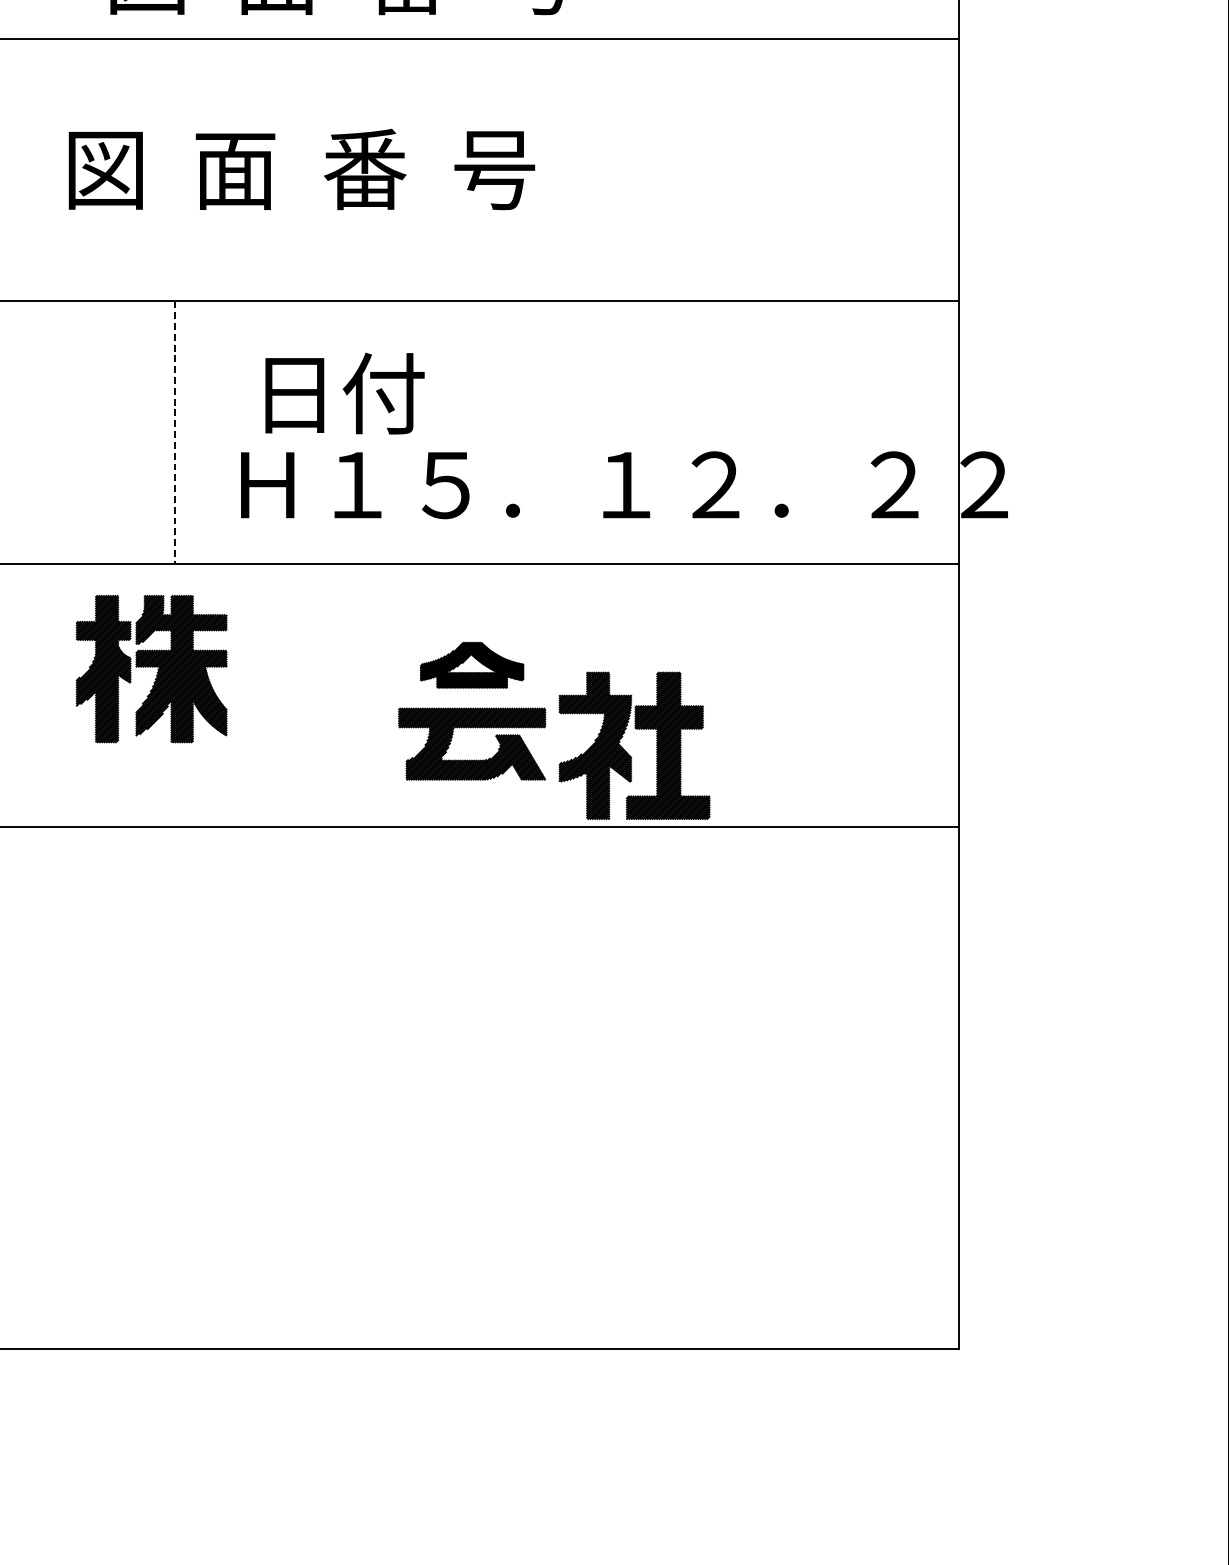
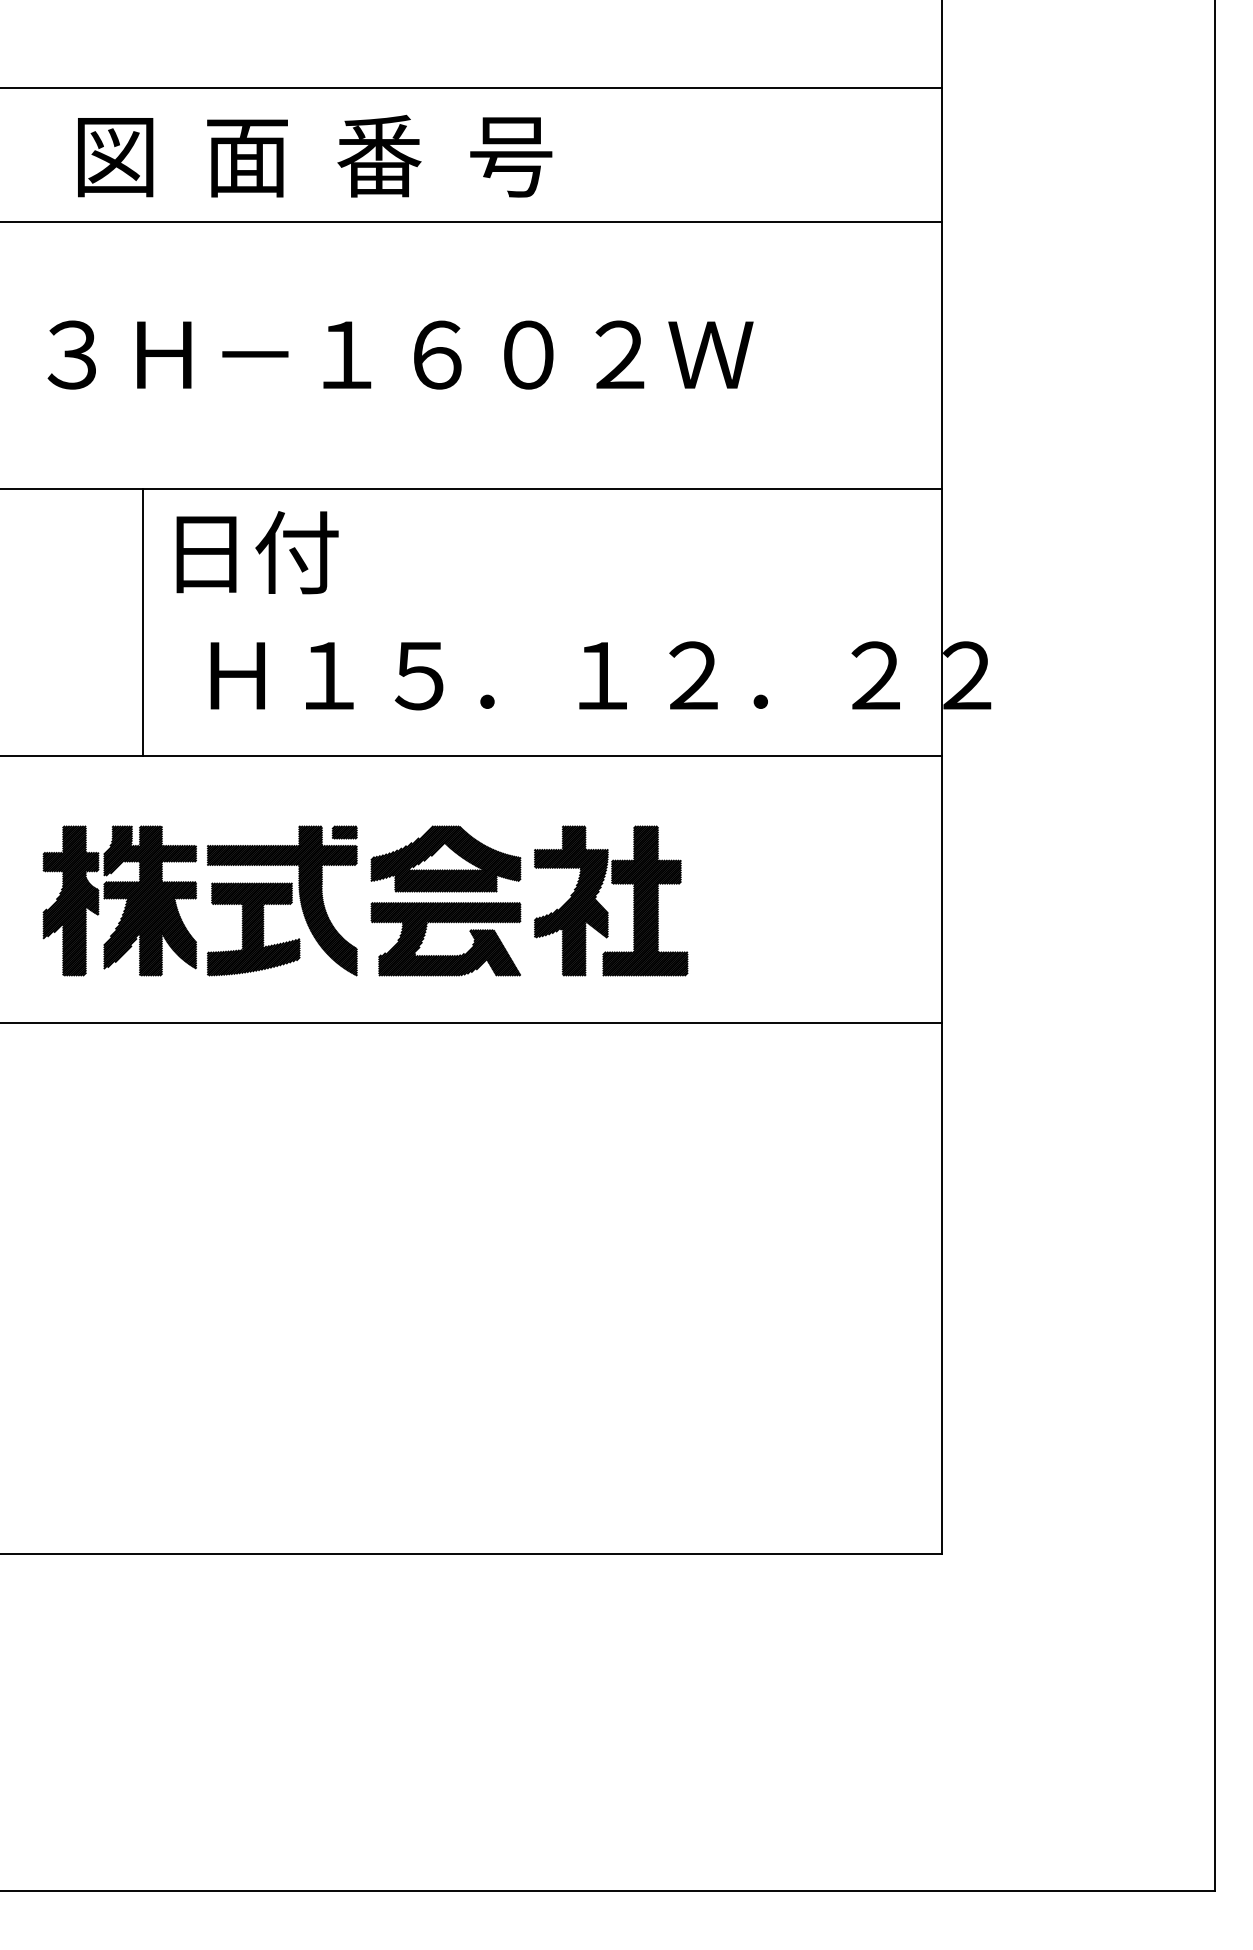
text: (421, 169) -> (394, 354), 図  面  番  号 -> ３Ｈ－１６０２Ｗ
text: (344, 393) -> (257, 552), moved
line: (174, 432) -> (143, 622), dashed -> solid
part: (471, 664) -> (445, 858), size x1.43
part: (151, 668) -> (119, 900), moved
part: (311, 706) -> (282, 900), added
part: (627, 752) -> (603, 907), moved

